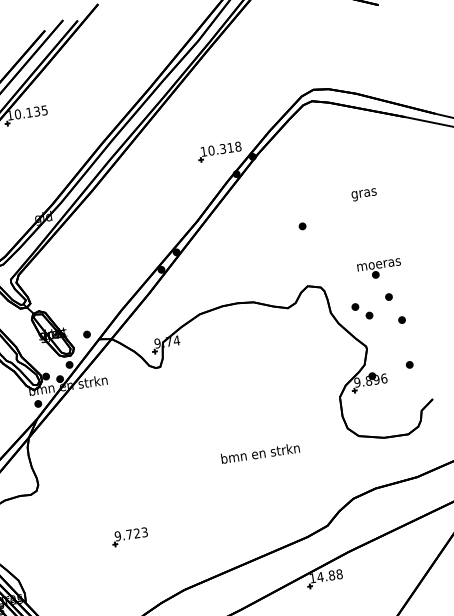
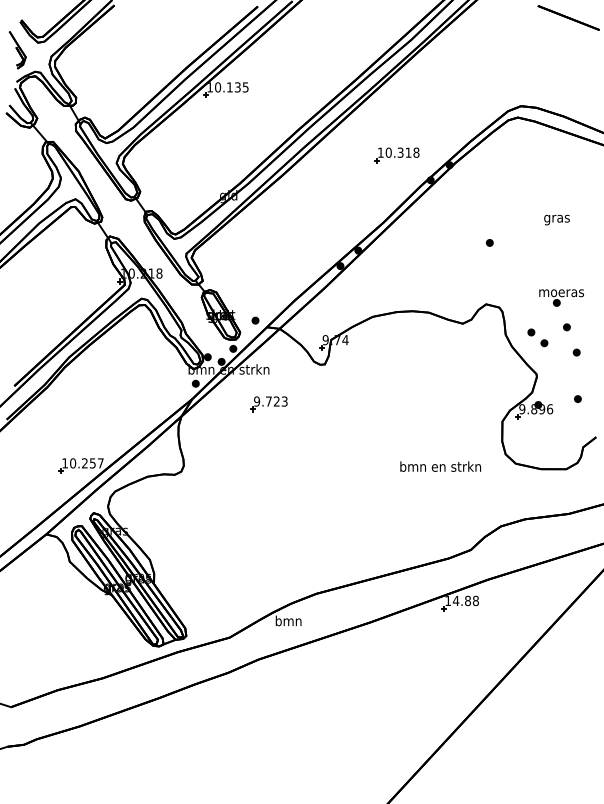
part: (219, 152) -> (396, 155), moved
text: (260, 453) -> (440, 466), moved
part: (129, 537) -> (268, 404), moved

